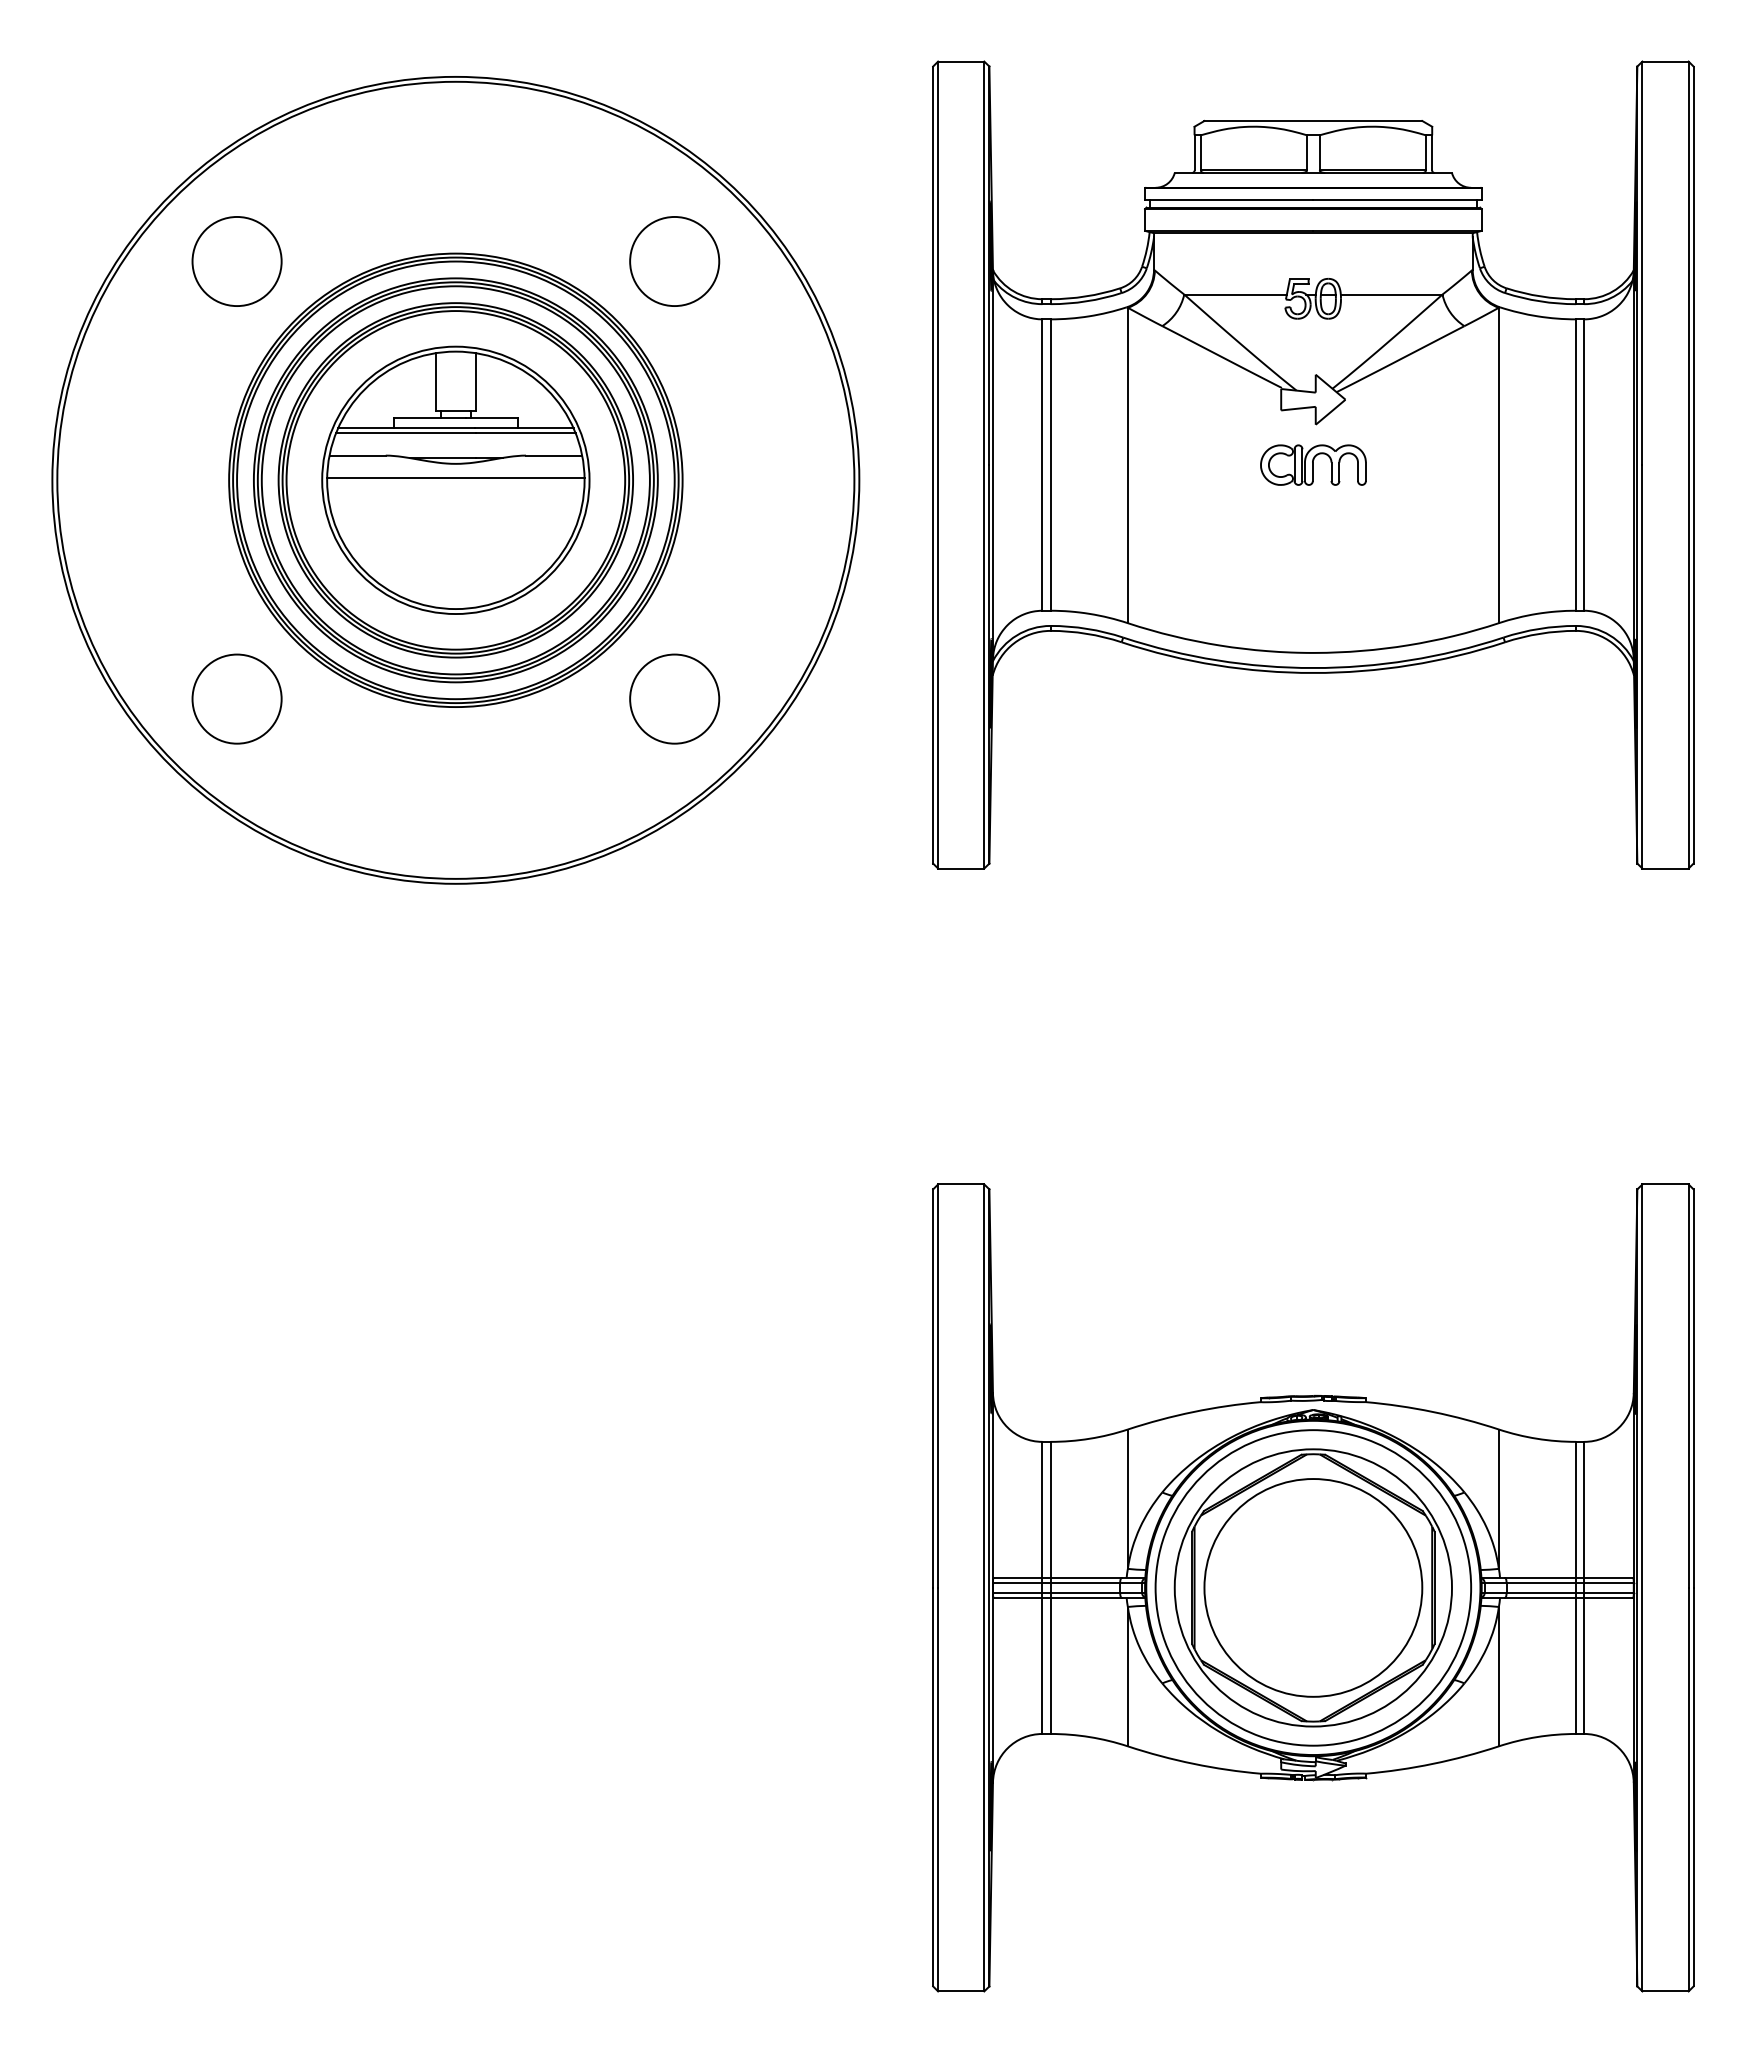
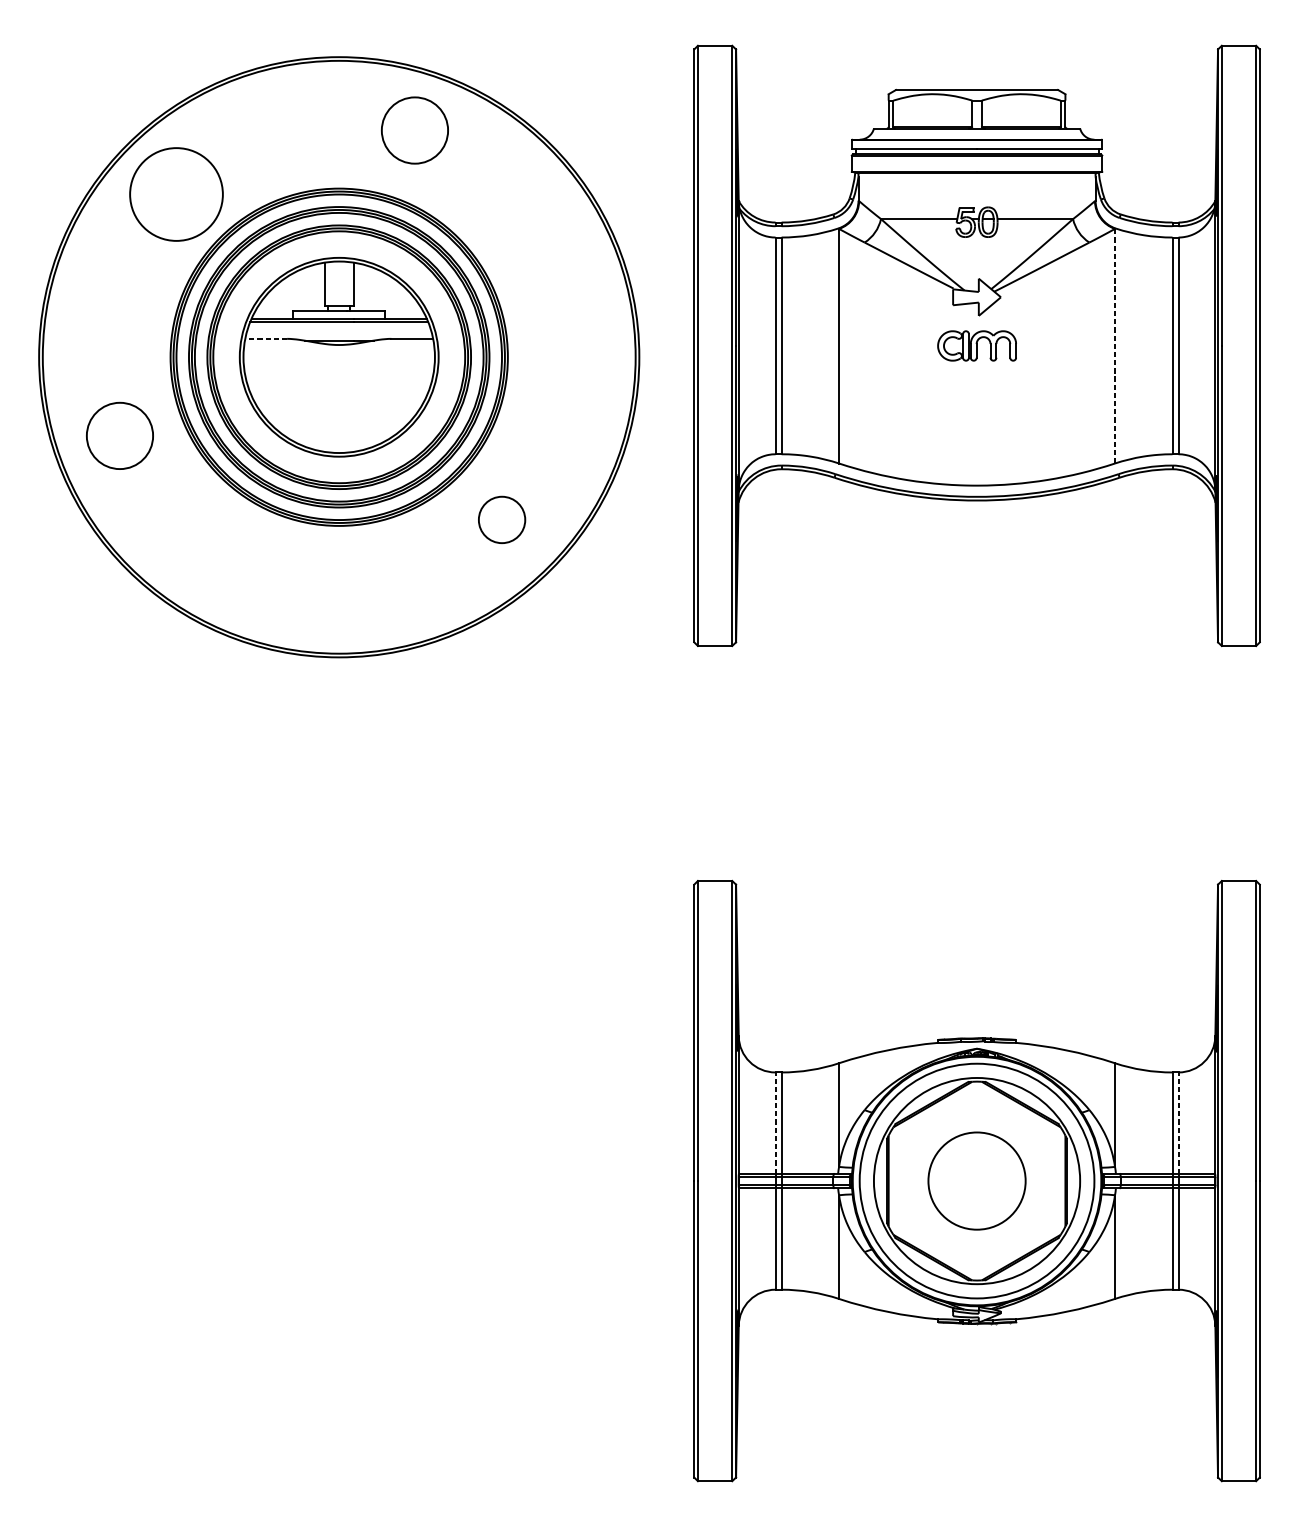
circle: (236, 261) -> (176, 194), size x1.4
circle: (674, 261) -> (414, 130), moved
line: (357, 455) -> (266, 338), solid -> dashed
line: (1498, 465) -> (1114, 346), solid -> dashed
line: (455, 478) -> (338, 355), removed
circle: (236, 698) -> (119, 435), moved
circle: (674, 698) -> (501, 519), size x0.7
line: (1042, 1509) -> (775, 1122), solid -> dashed
line: (1584, 1509) -> (1178, 1122), solid -> dashed
circle: (1313, 1587) -> (977, 1180), size x0.6

